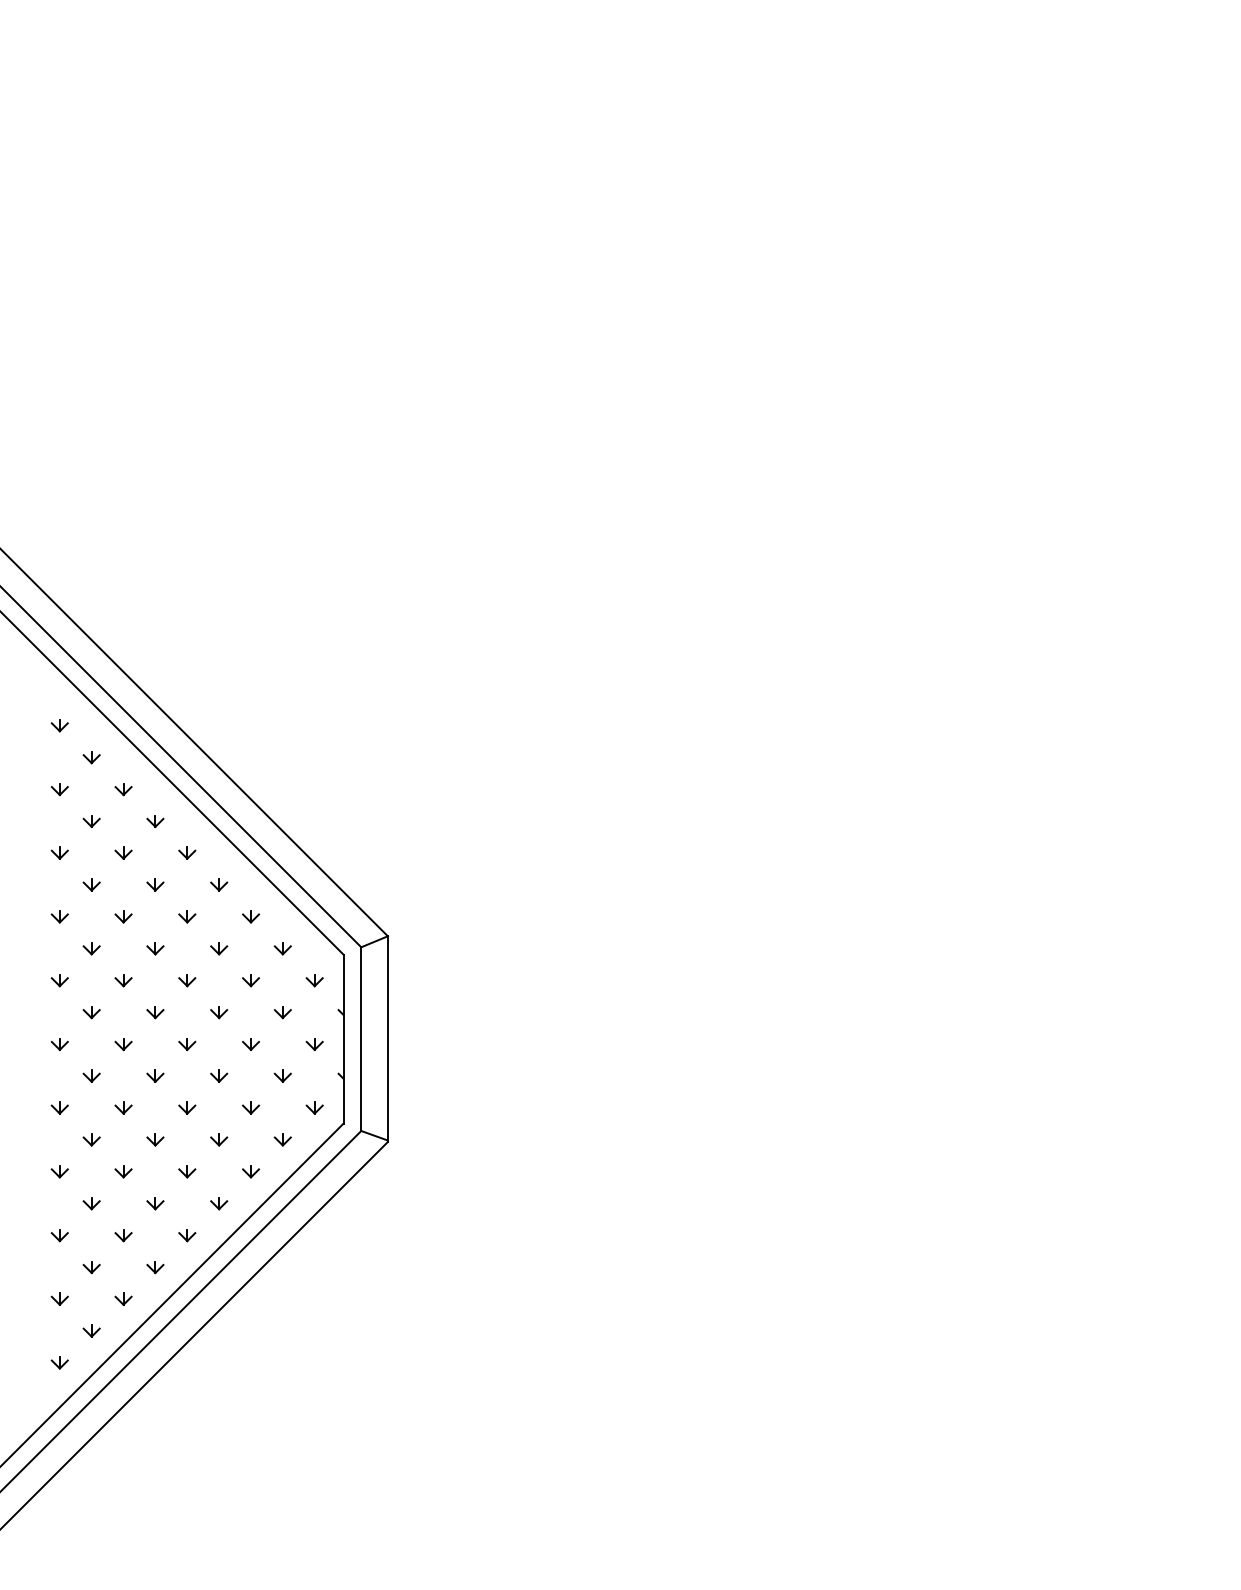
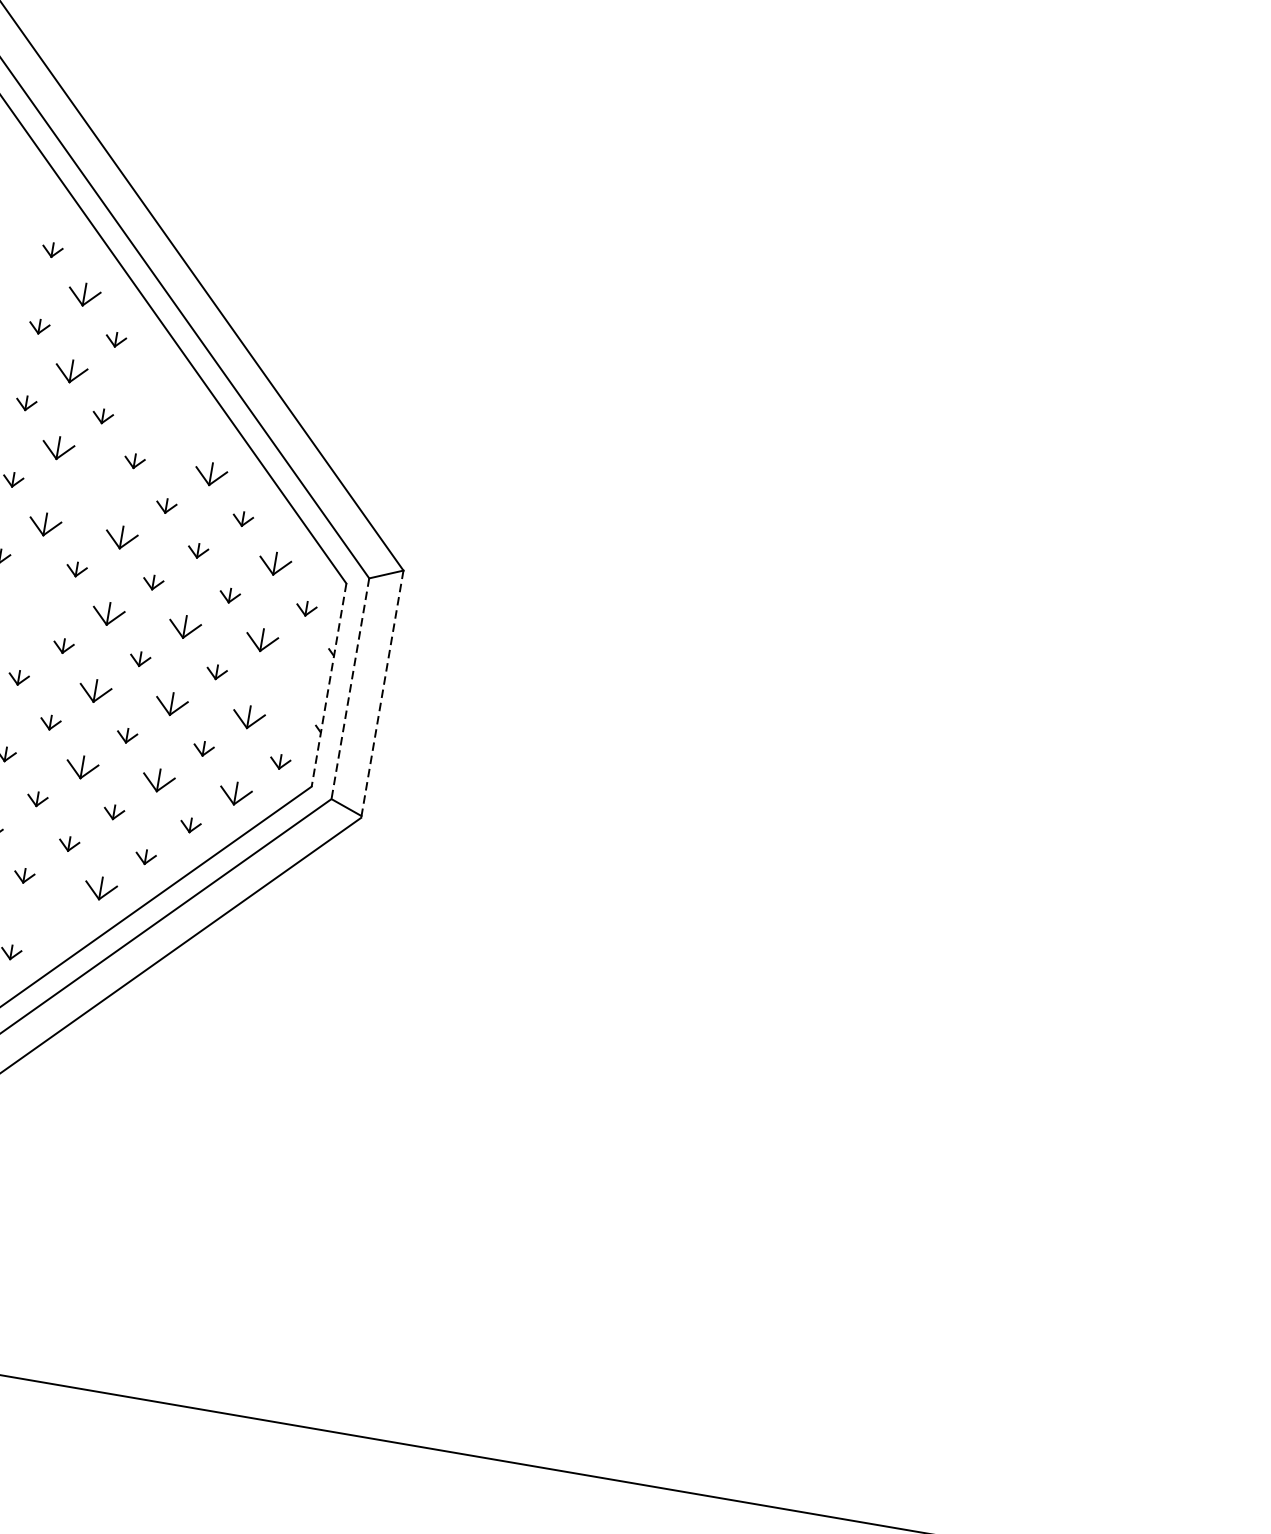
part: (91, 757) -> (84, 294), size x1.6
part: (91, 821) -> (70, 371), size x1.6
part: (155, 821) -> (147, 384), removed
part: (187, 852) -> (179, 428), removed
part: (91, 884) -> (57, 447), size x1.6
part: (219, 884) -> (211, 473), size x1.6
part: (123, 916) -> (89, 492), removed
part: (91, 948) -> (44, 524), size x1.6
part: (155, 948) -> (121, 537), size x1.6
part: (282, 948) -> (274, 563), size x1.6
part: (91, 1012) -> (31, 601), removed
part: (155, 1012) -> (108, 614), size x1.6
part: (219, 1012) -> (185, 627), size x1.6
part: (282, 1012) -> (261, 640), size x1.6
line: (343, 1039) -> (328, 685), solid -> dashed
line: (361, 1039) -> (350, 689), solid -> dashed
line: (387, 1039) -> (381, 694), solid -> dashed
part: (314, 1044) -> (293, 685), removed
part: (155, 1075) -> (95, 690), size x1.6
part: (219, 1075) -> (172, 703), size x1.6
part: (282, 1075) -> (248, 716), size x1.6
part: (155, 1139) -> (82, 767), size x1.6
part: (219, 1139) -> (159, 780), size x1.6
part: (282, 1139) -> (235, 793), size x1.6
part: (187, 1235) -> (101, 889), size x1.6
part: (155, 1267) -> (56, 920), removed

